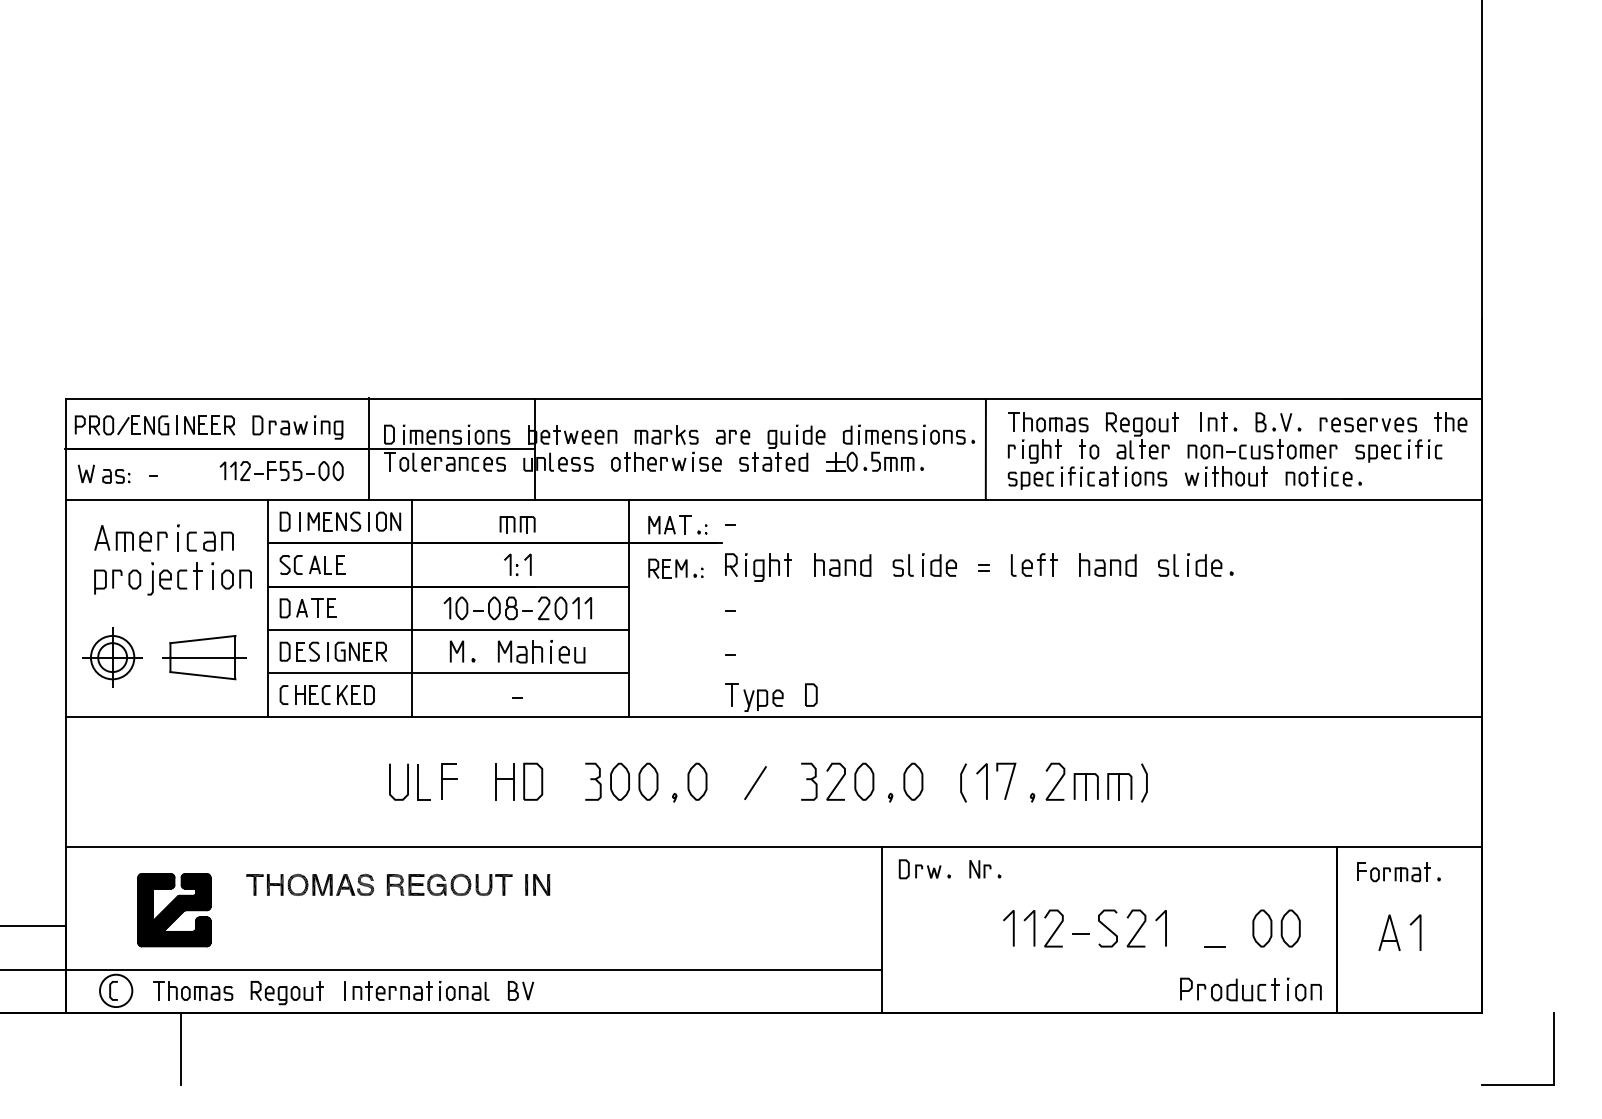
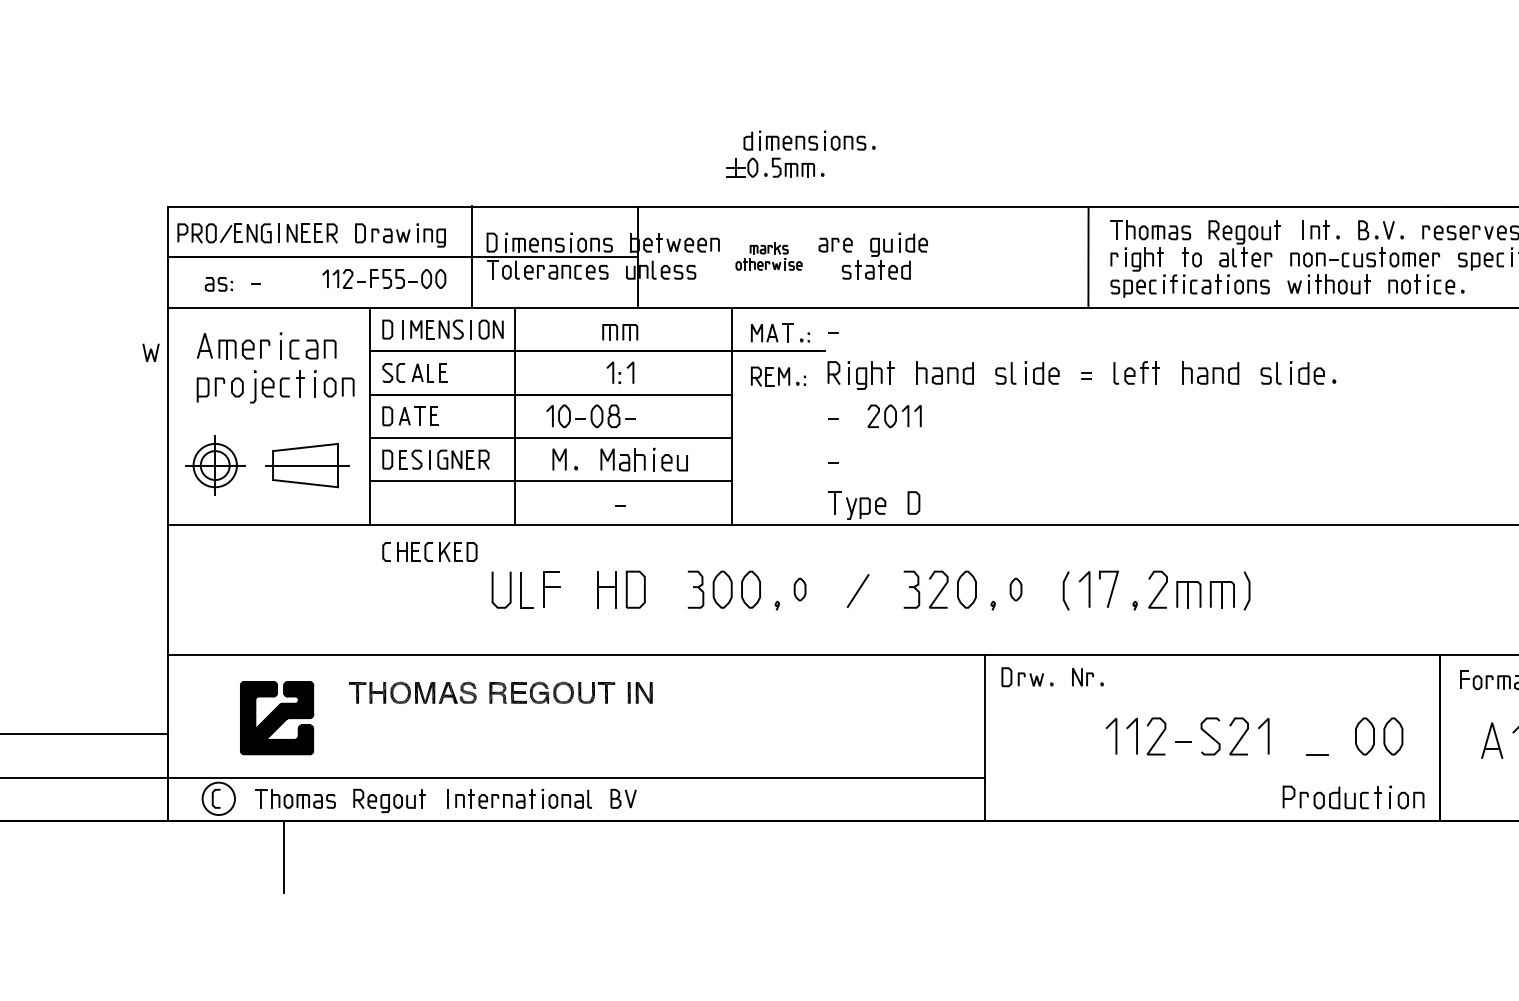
part: (900, 447) -> (801, 153), moved
part: (666, 448) -> (769, 256), size x0.6
line: (85, 473) -> (150, 352), moved
part: (565, 608) -> (895, 416), moved
part: (326, 695) -> (429, 552), moved
part: (697, 781) -> (800, 589), size x0.6
part: (913, 781) -> (1016, 589), size x0.6

